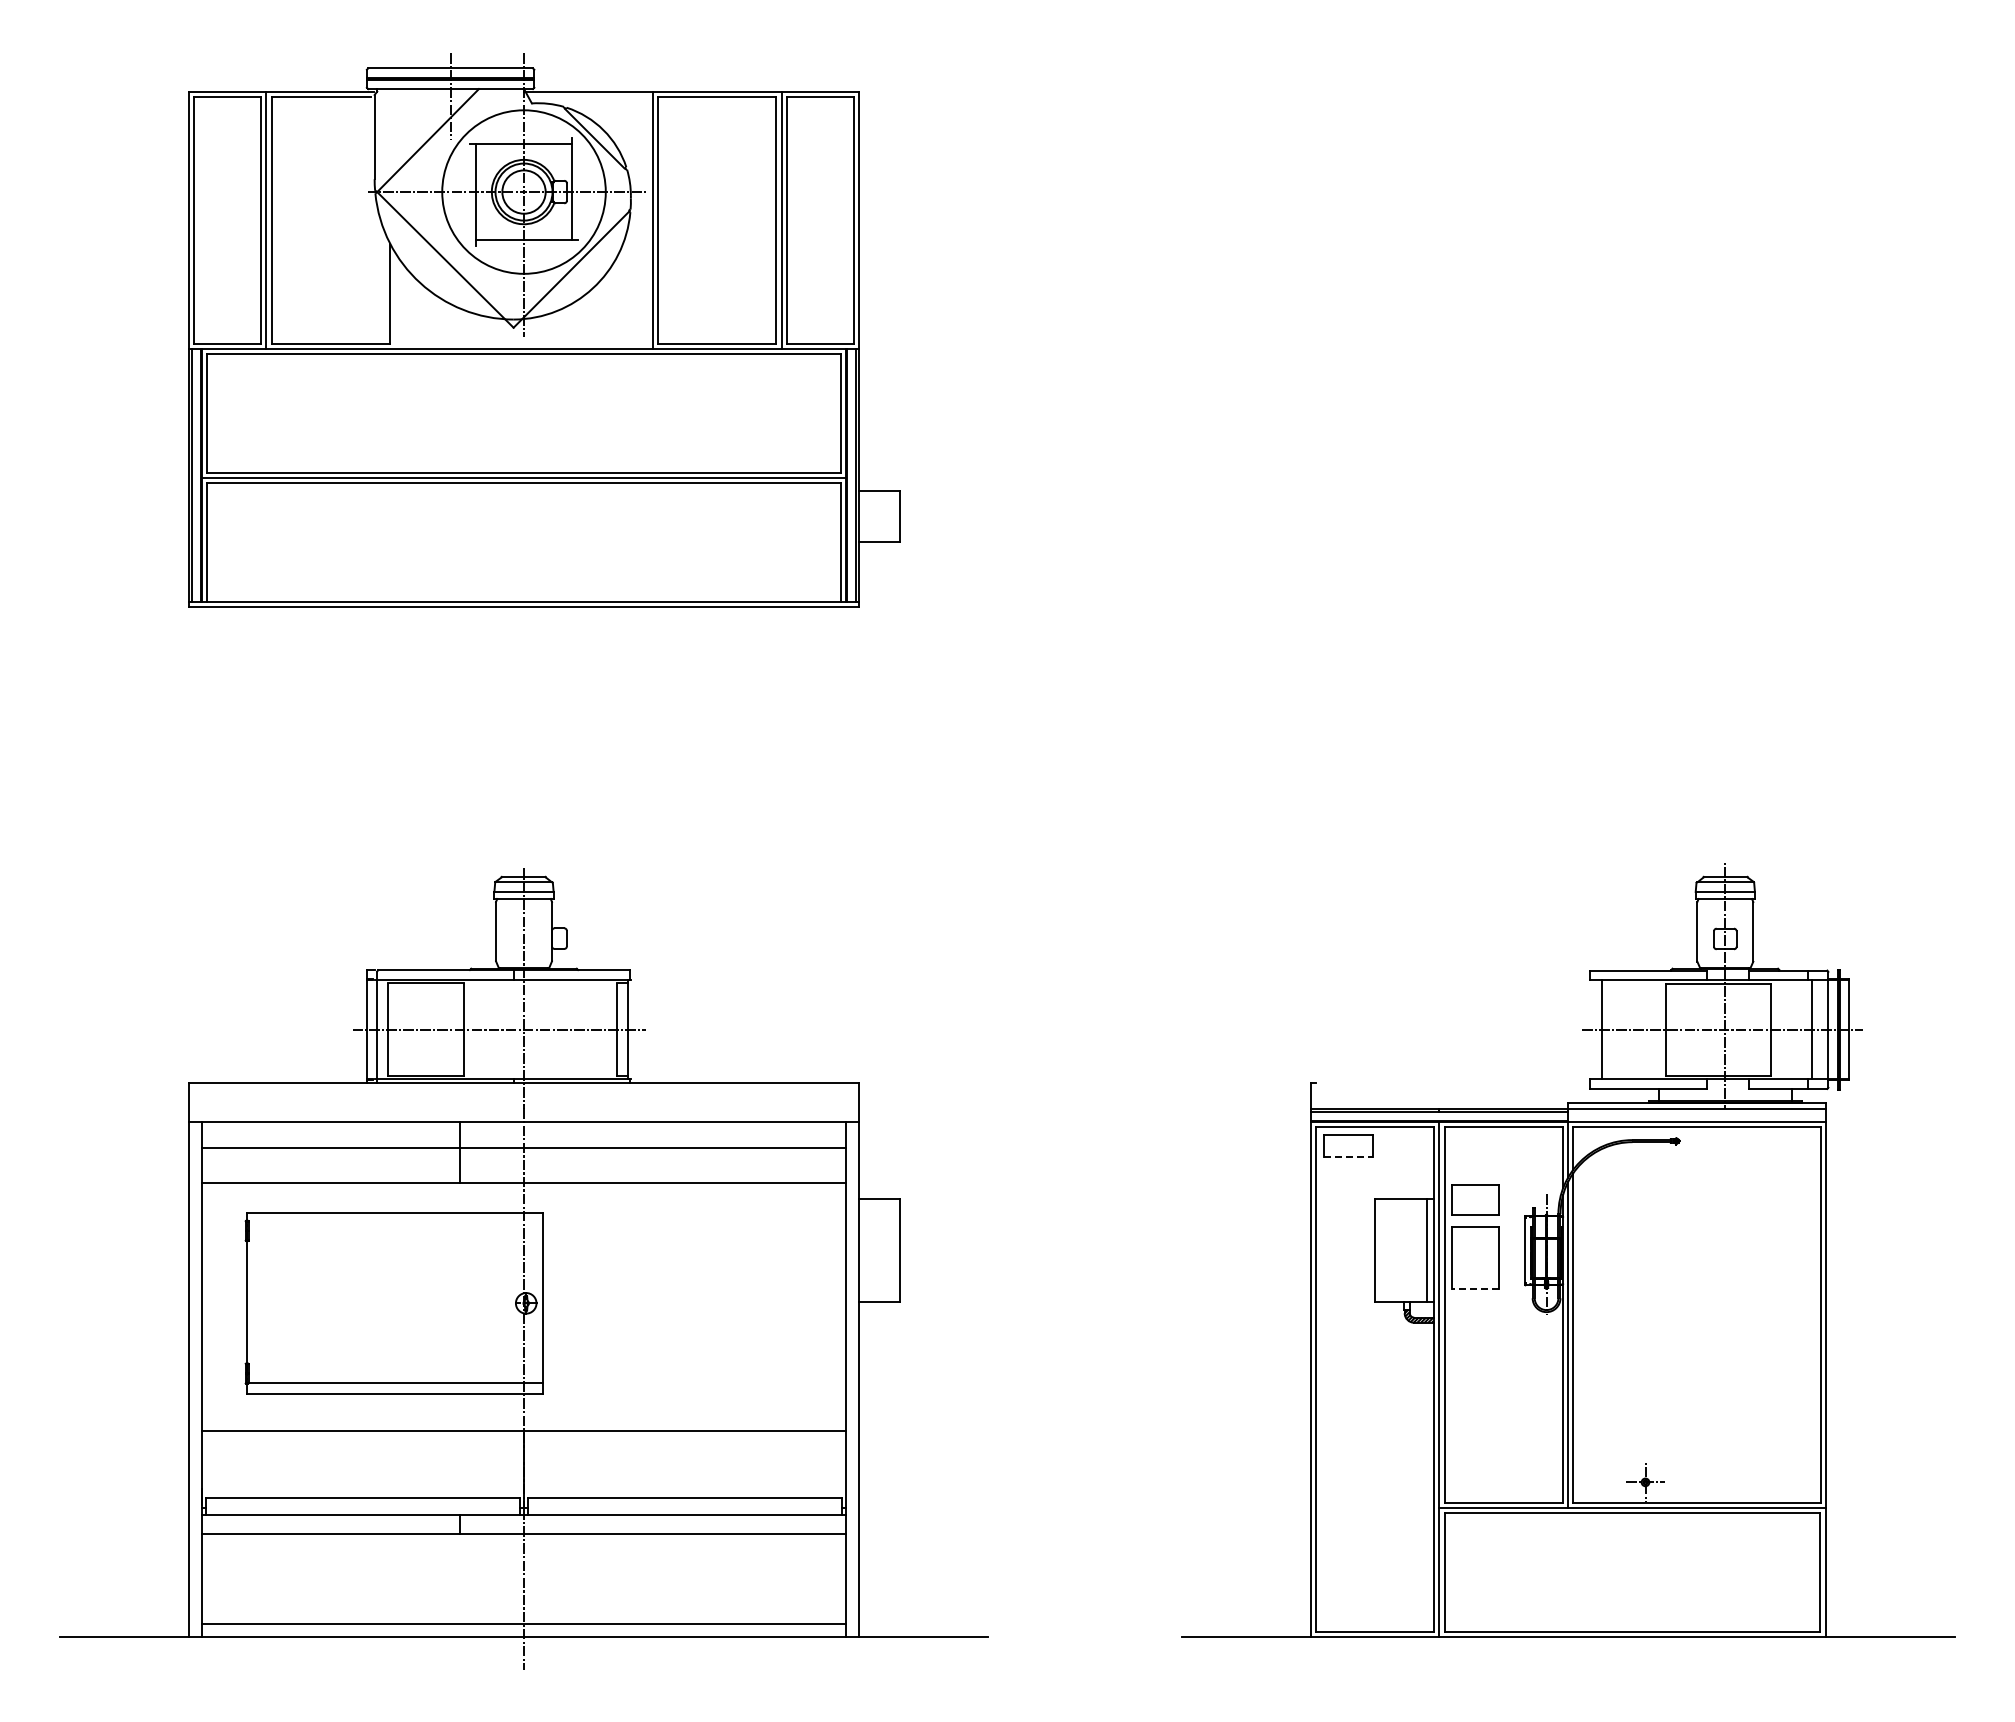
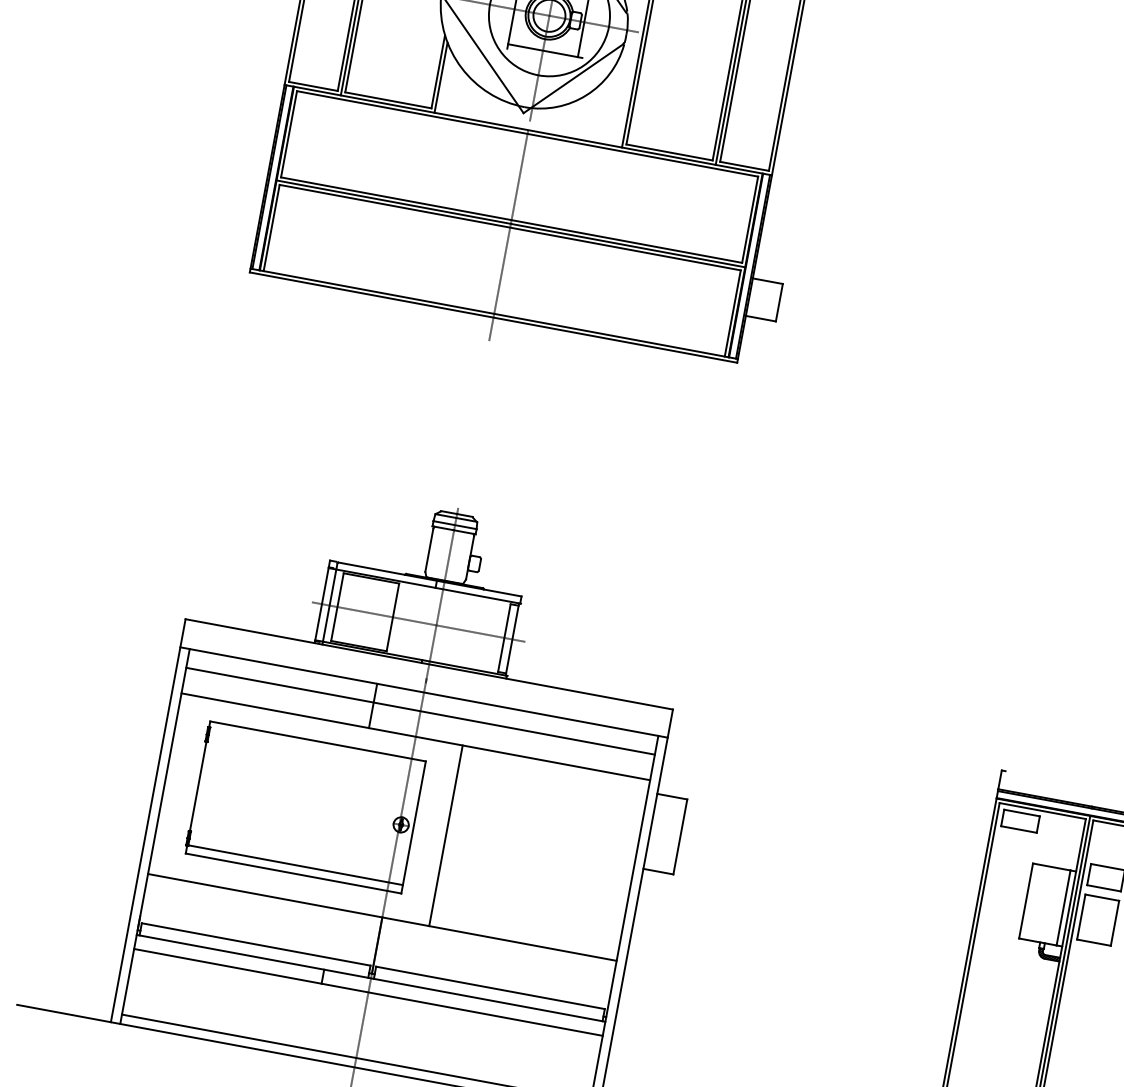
line: (395, 301) -> (441, 78), added
line: (524, 494) -> (509, 235), added
line: (1348, 1157) -> (1019, 829), dashed -> solid
line: (1475, 1289) -> (1093, 942), dashed -> solid
line: (588, 1306) -> (446, 835), added

